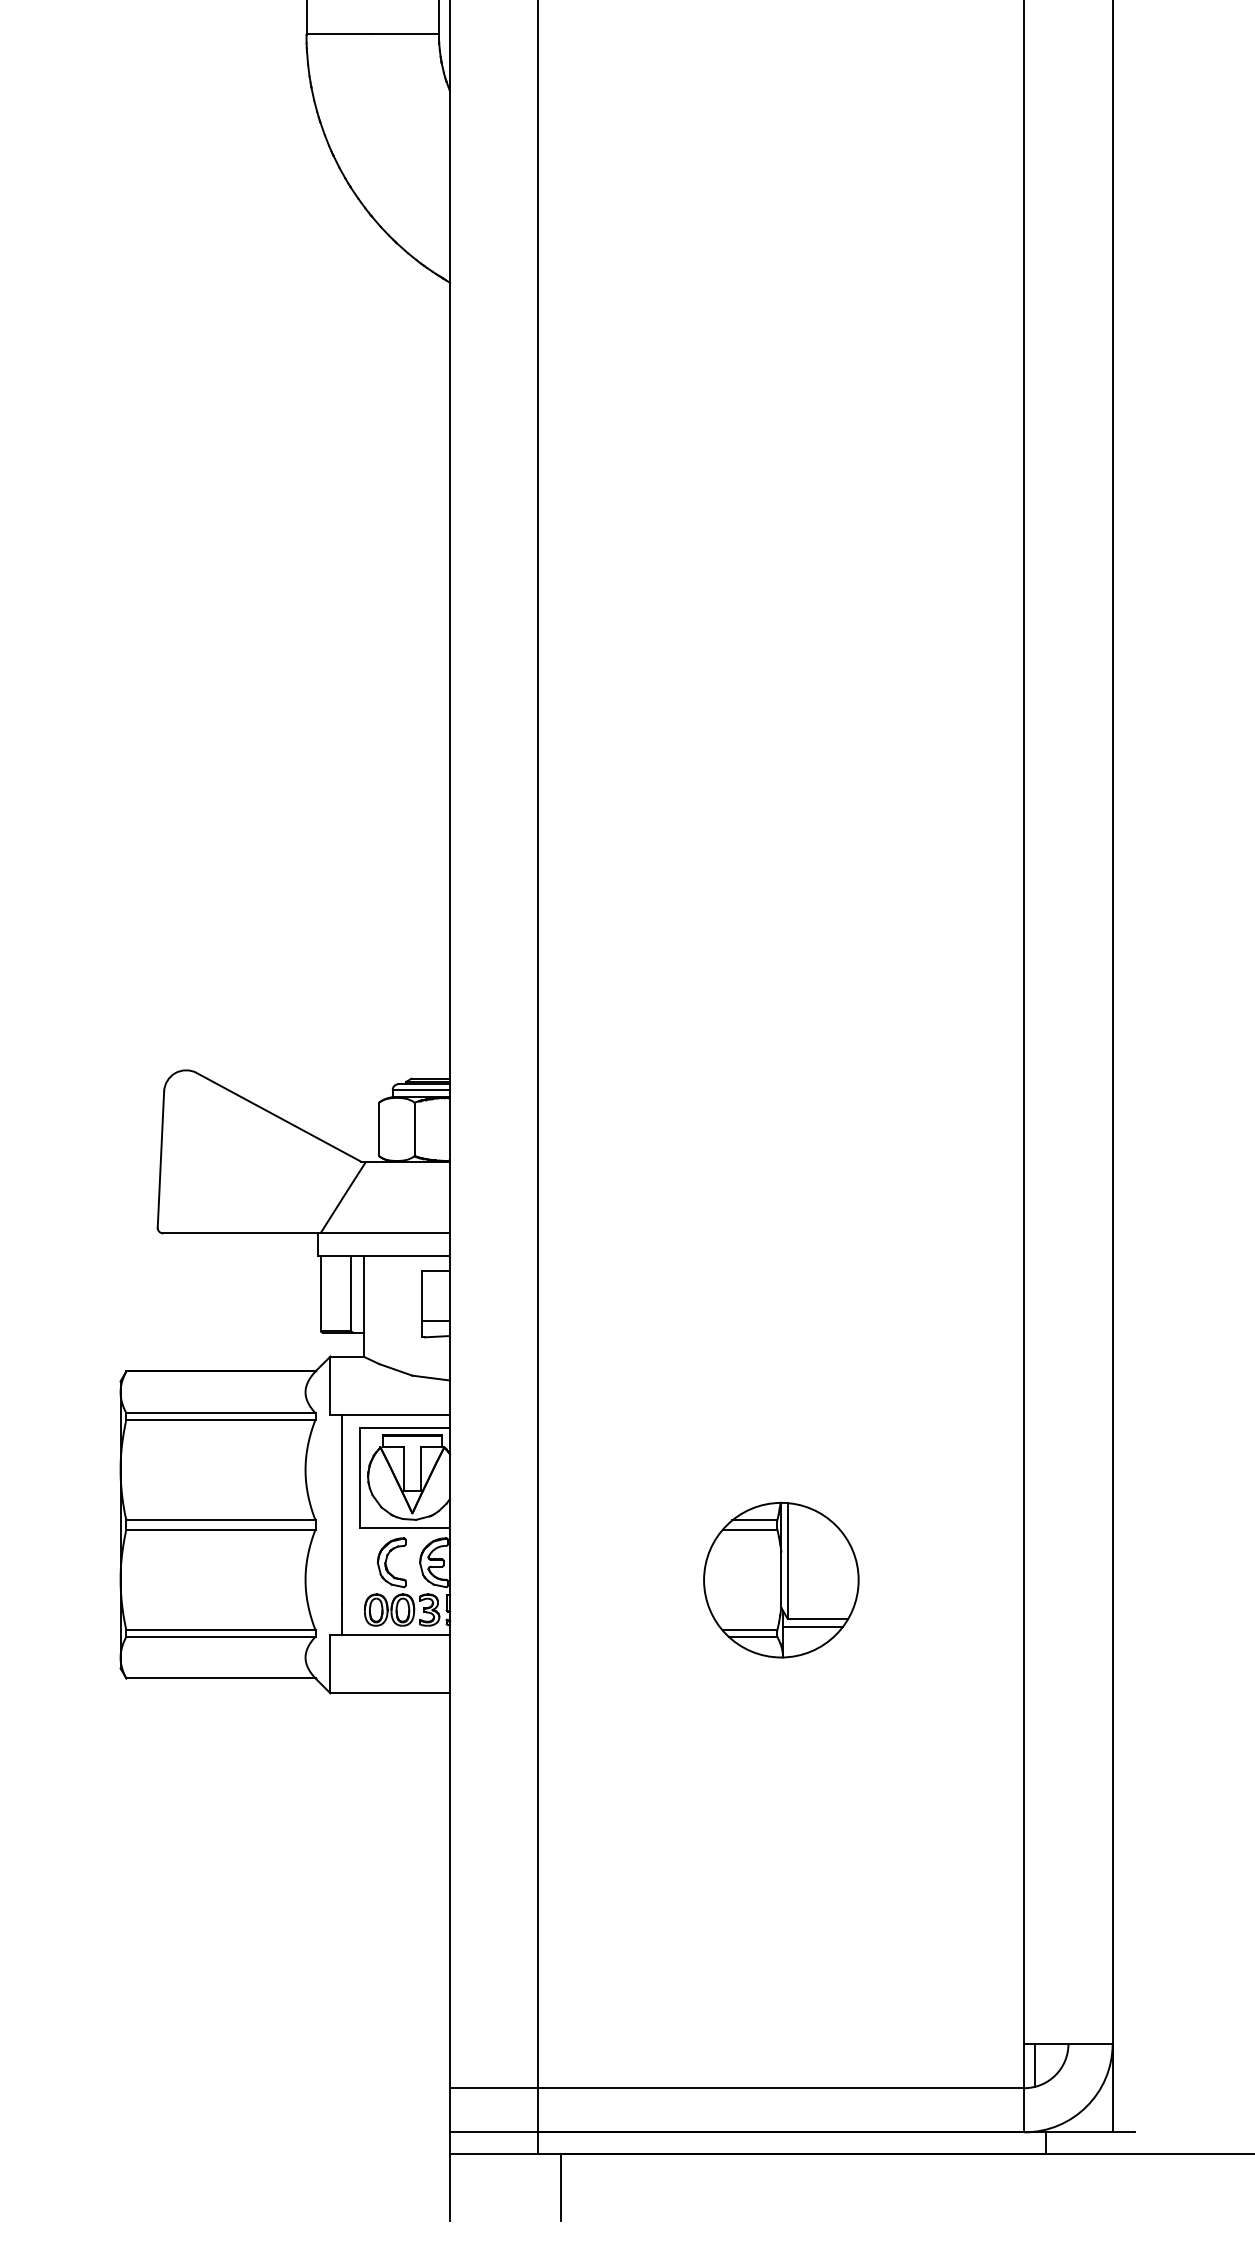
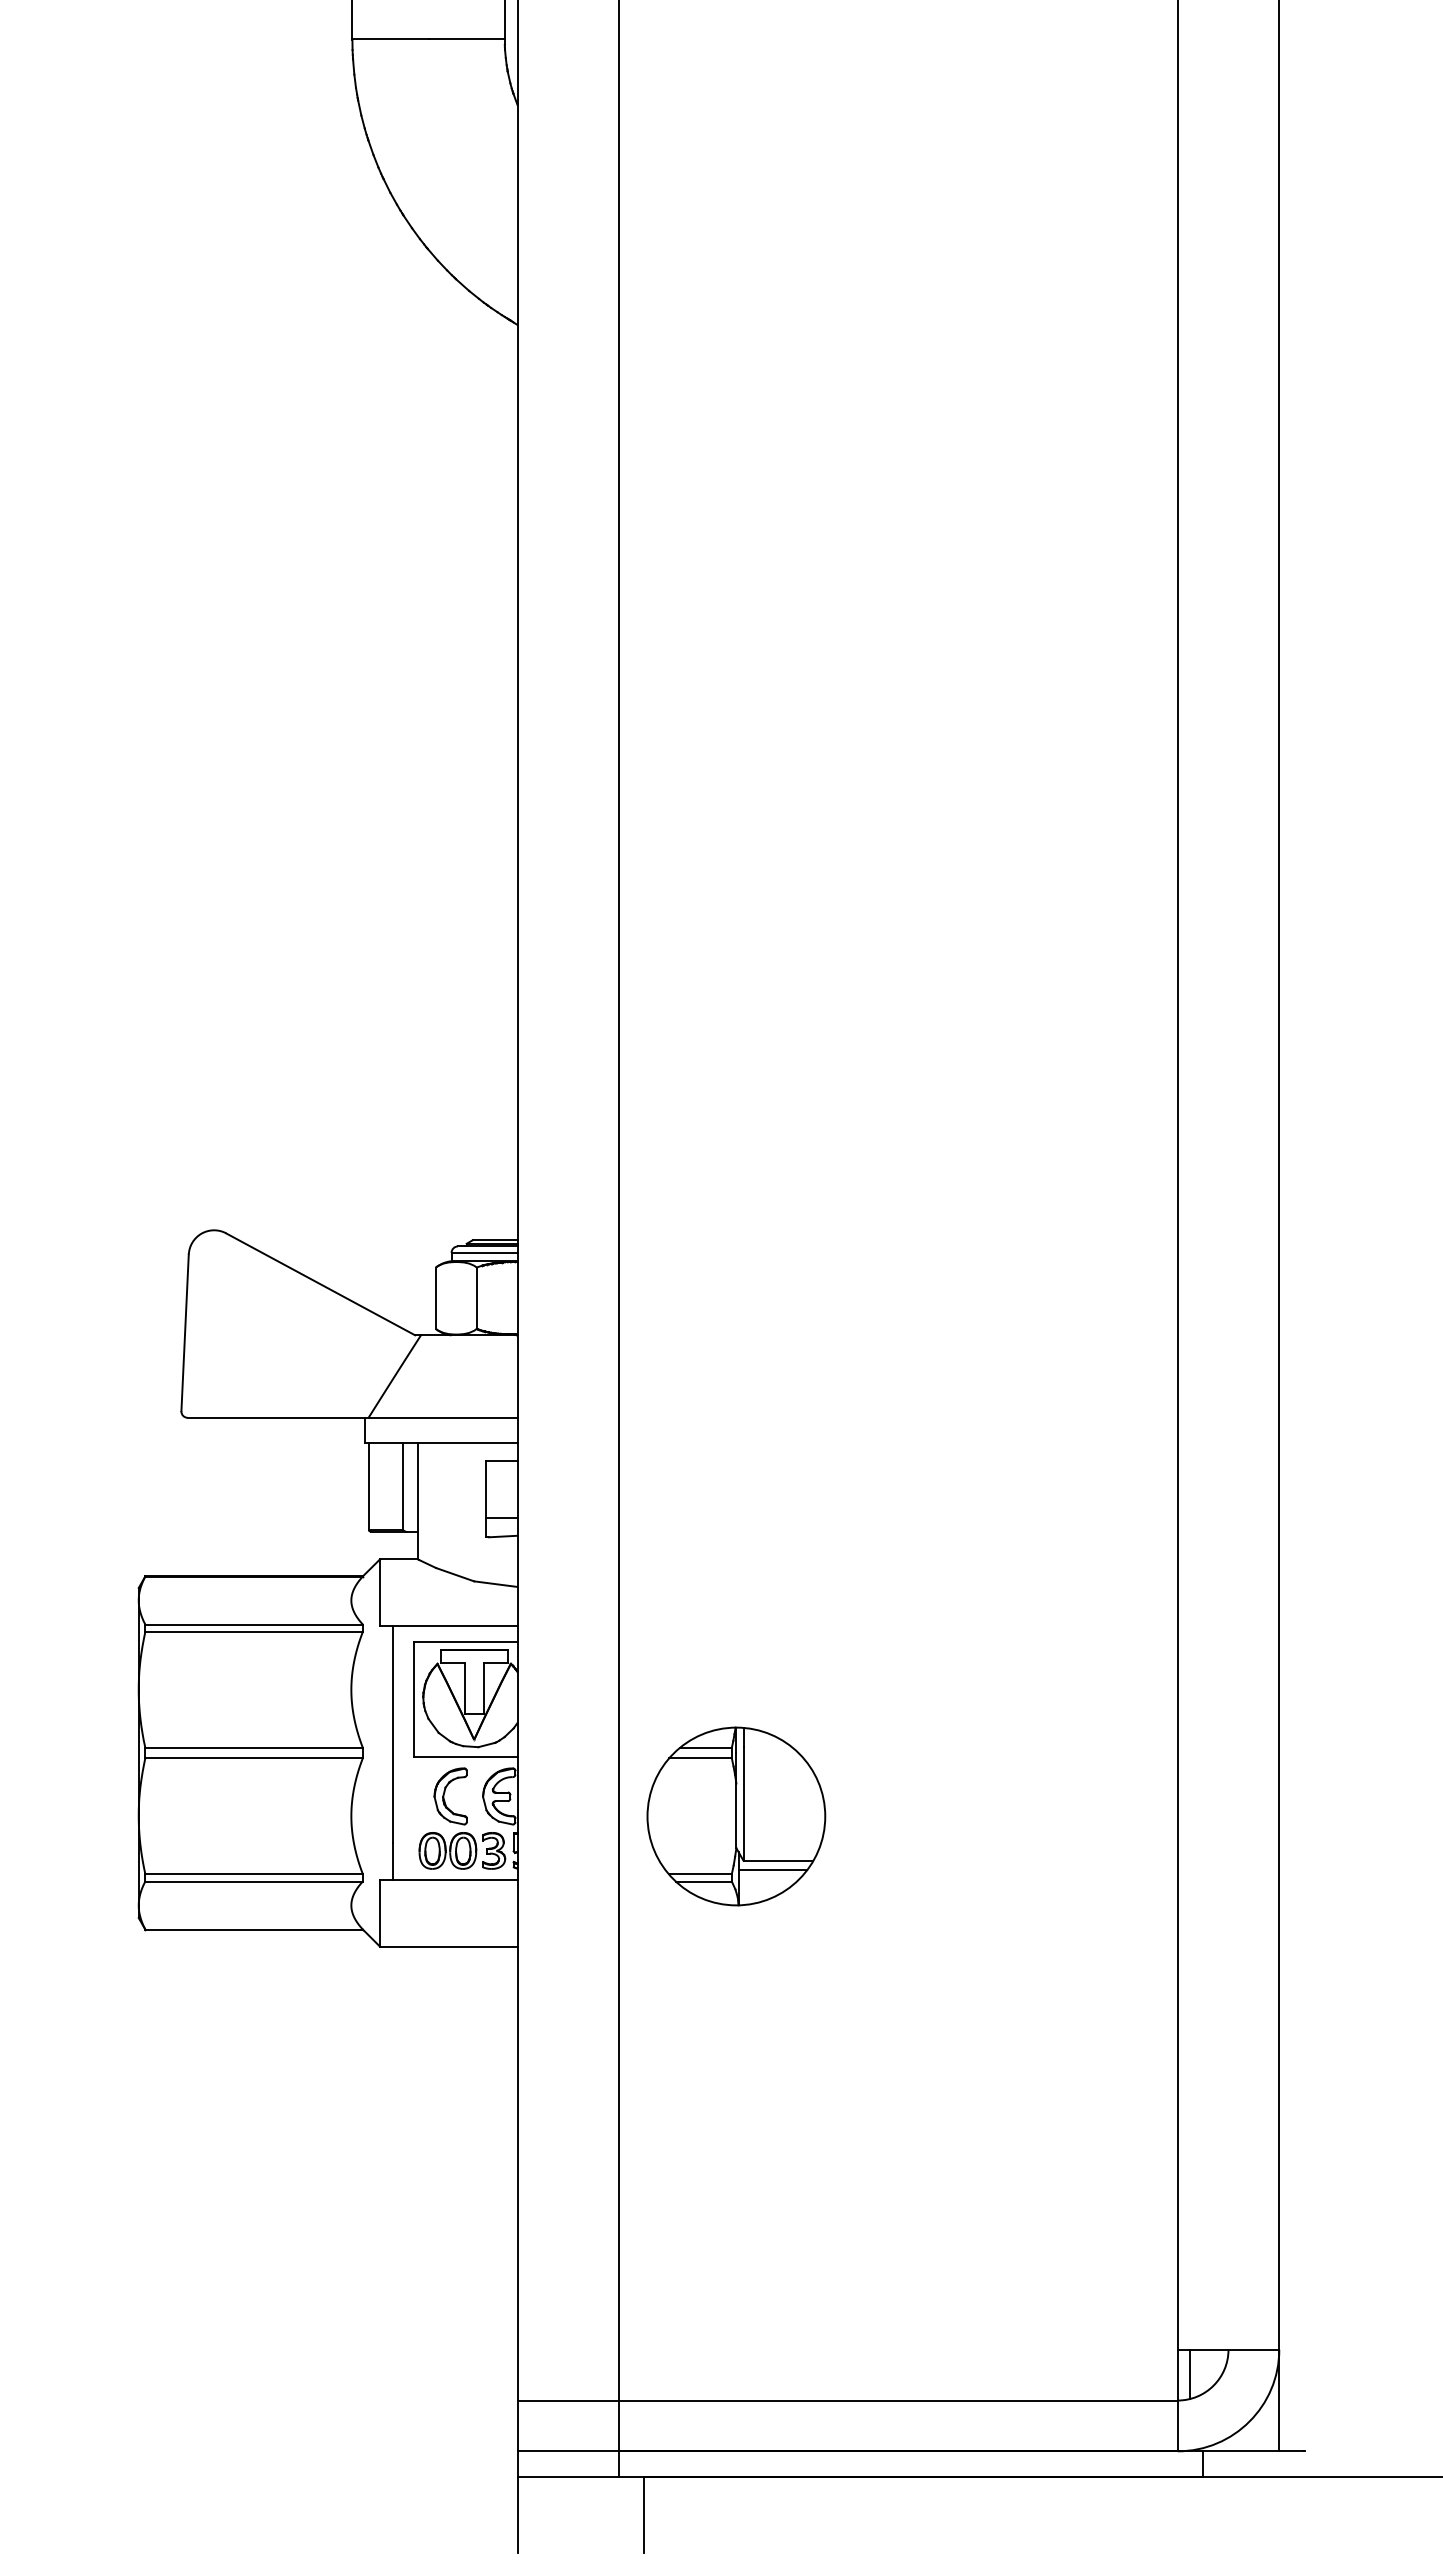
part: (781, 1580) -> (736, 1816), moved

